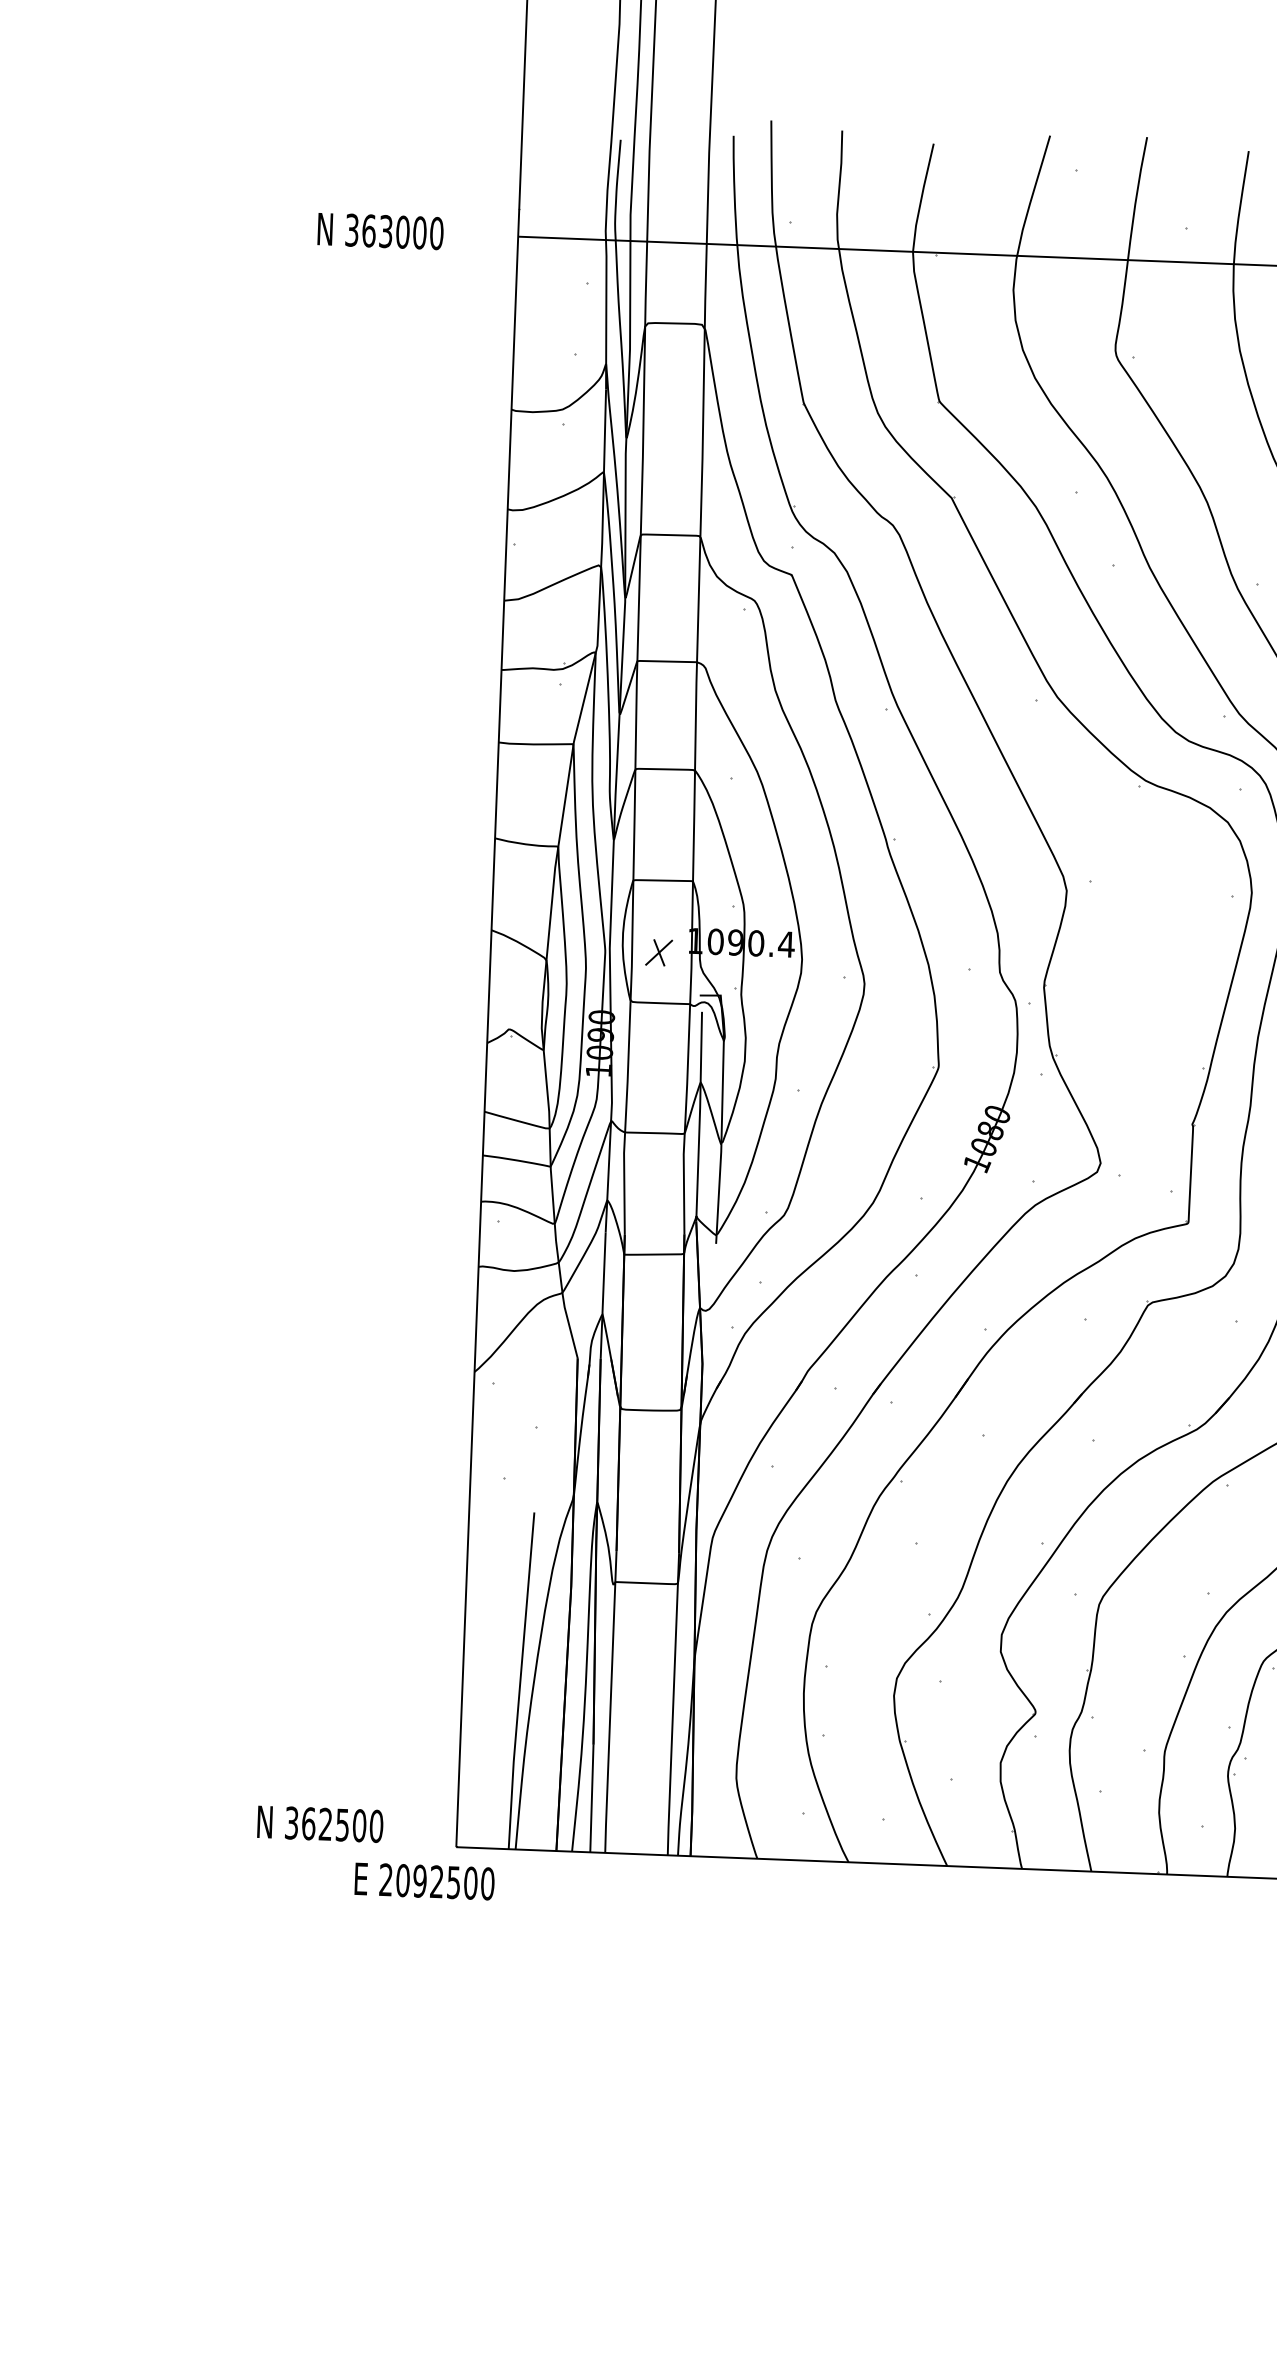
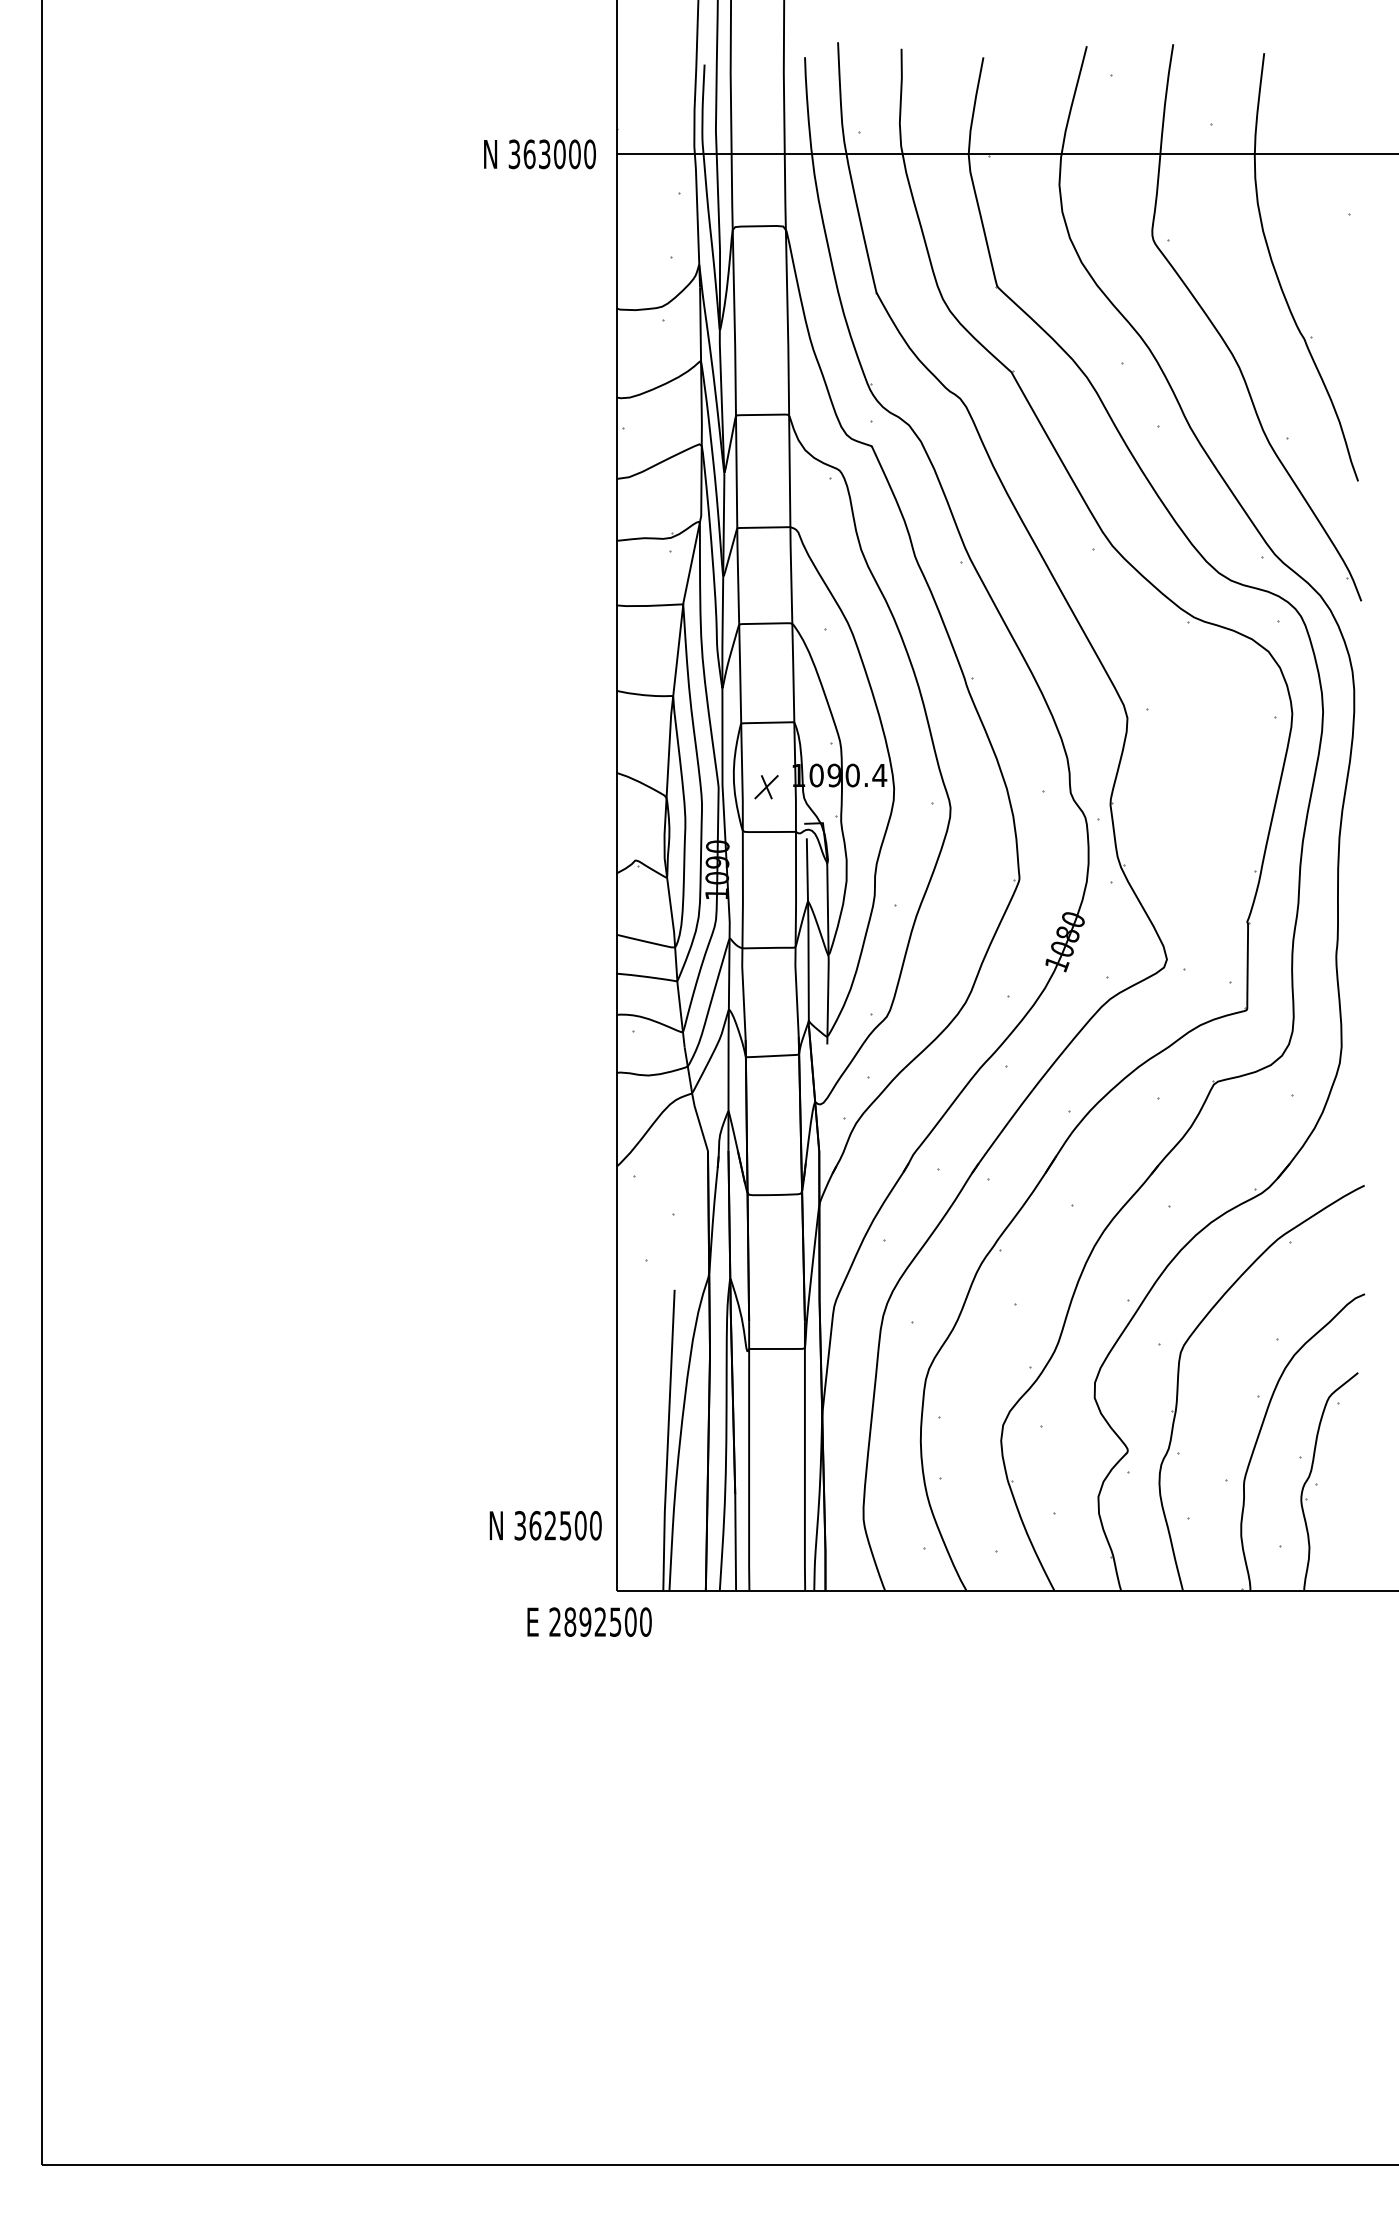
text: (380, 231) -> (539, 154), moved
text: (320, 1823) -> (545, 1525), moved
text: (403, 1881) -> (570, 1622), 2092500 -> 2892500

